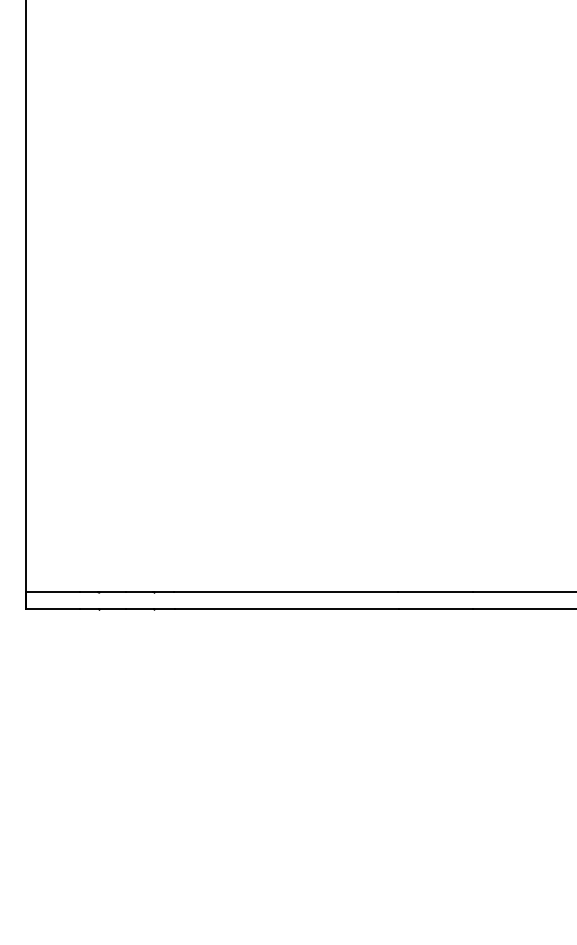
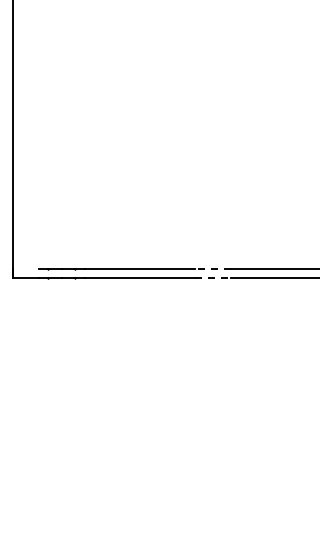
line: (52, 592) -> (25, 269), removed
line: (434, 592) -> (212, 269), solid -> dashed
line: (436, 609) -> (213, 277), solid -> dashed

